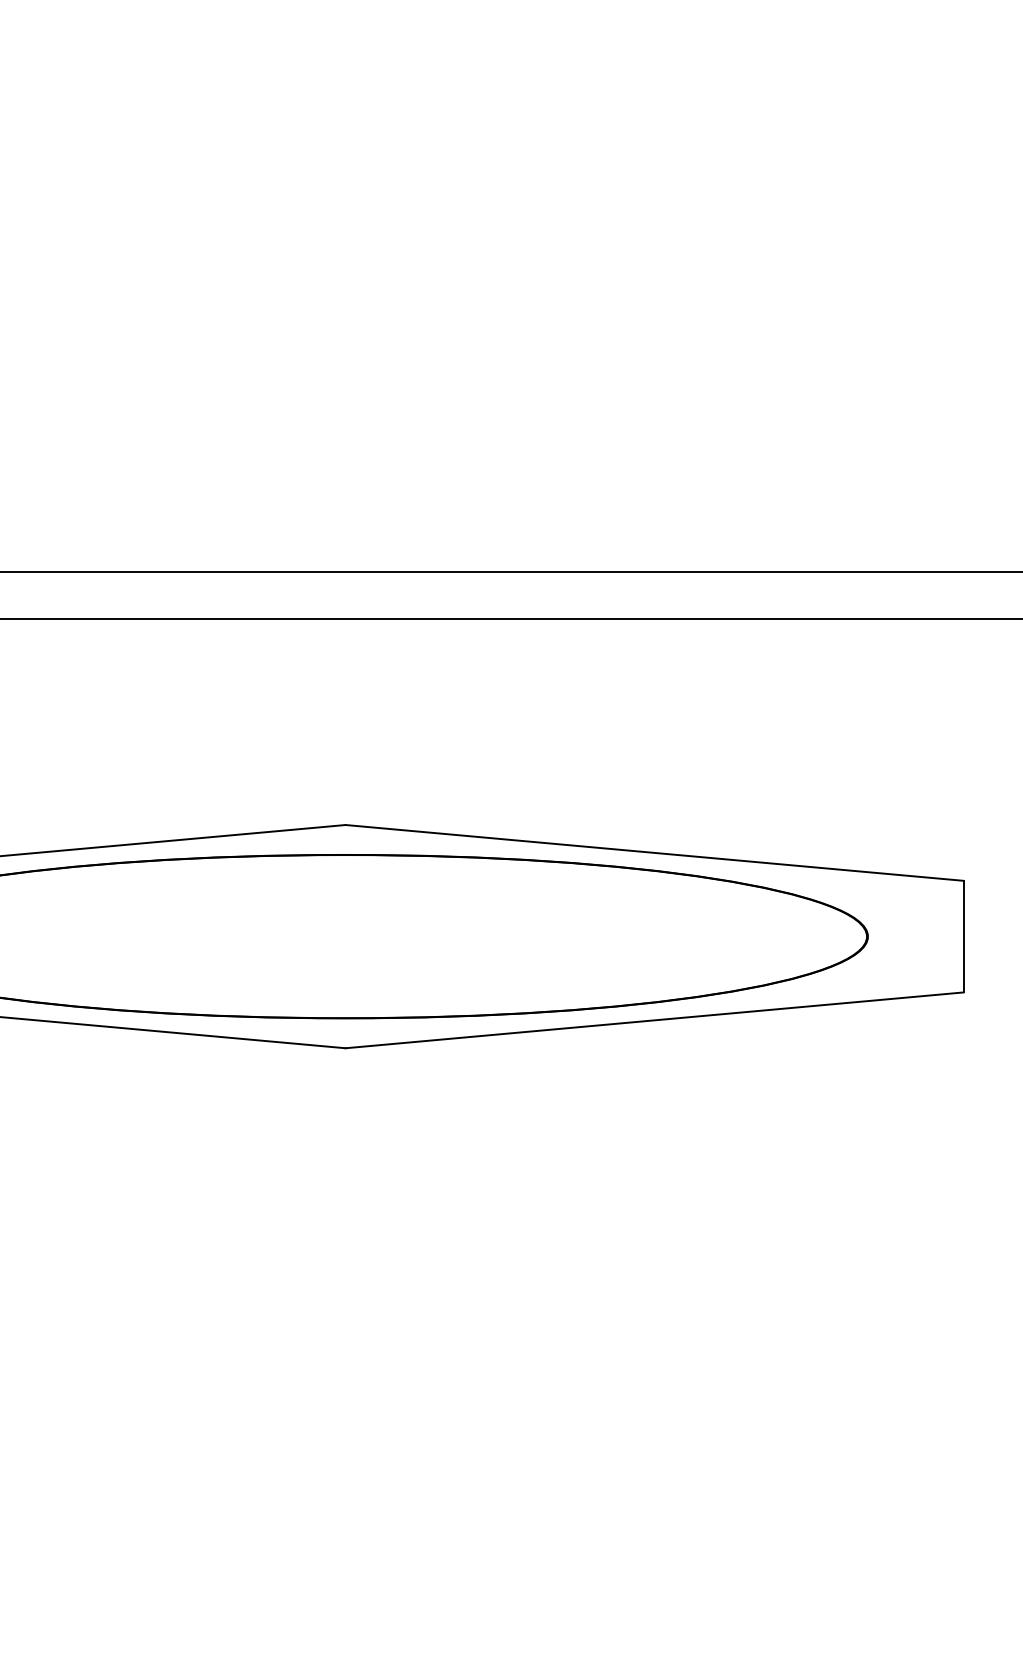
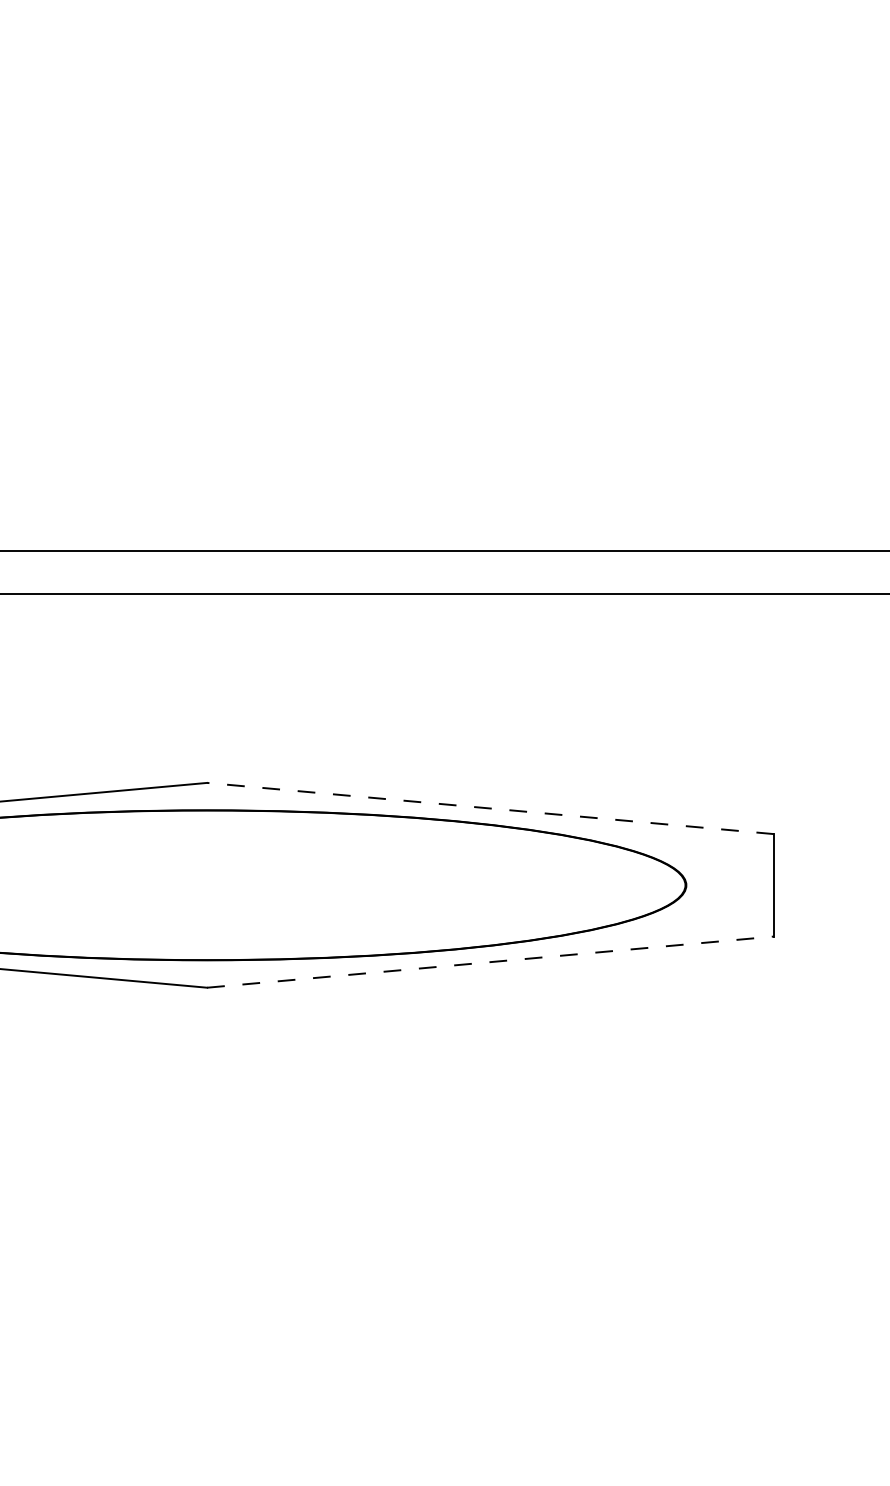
line: (654, 852) -> (490, 808), solid -> dashed
line: (655, 1020) -> (491, 962), solid -> dashed

